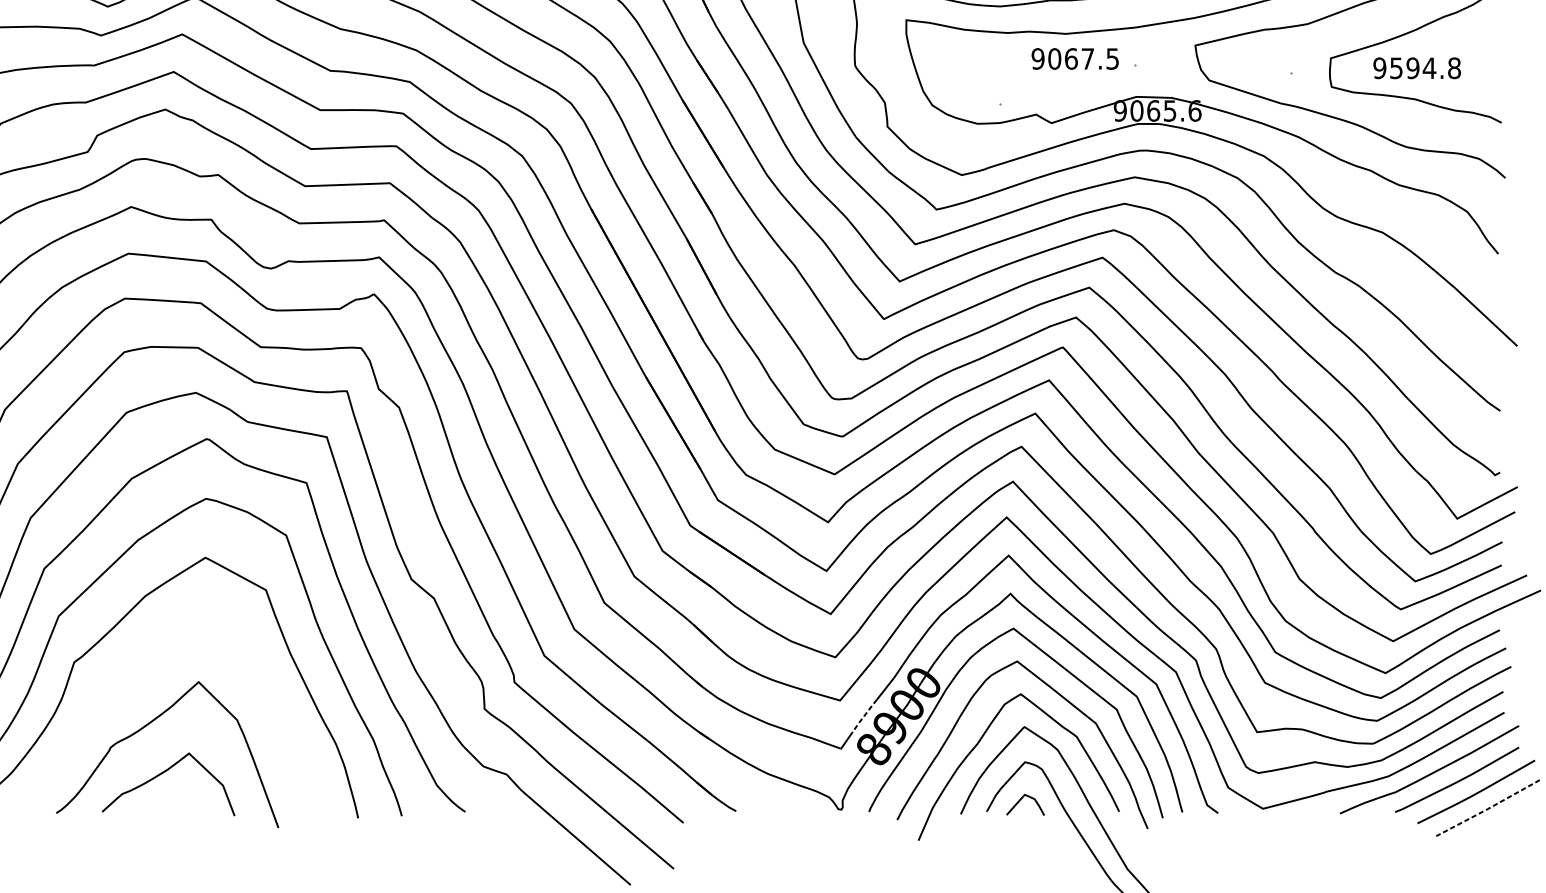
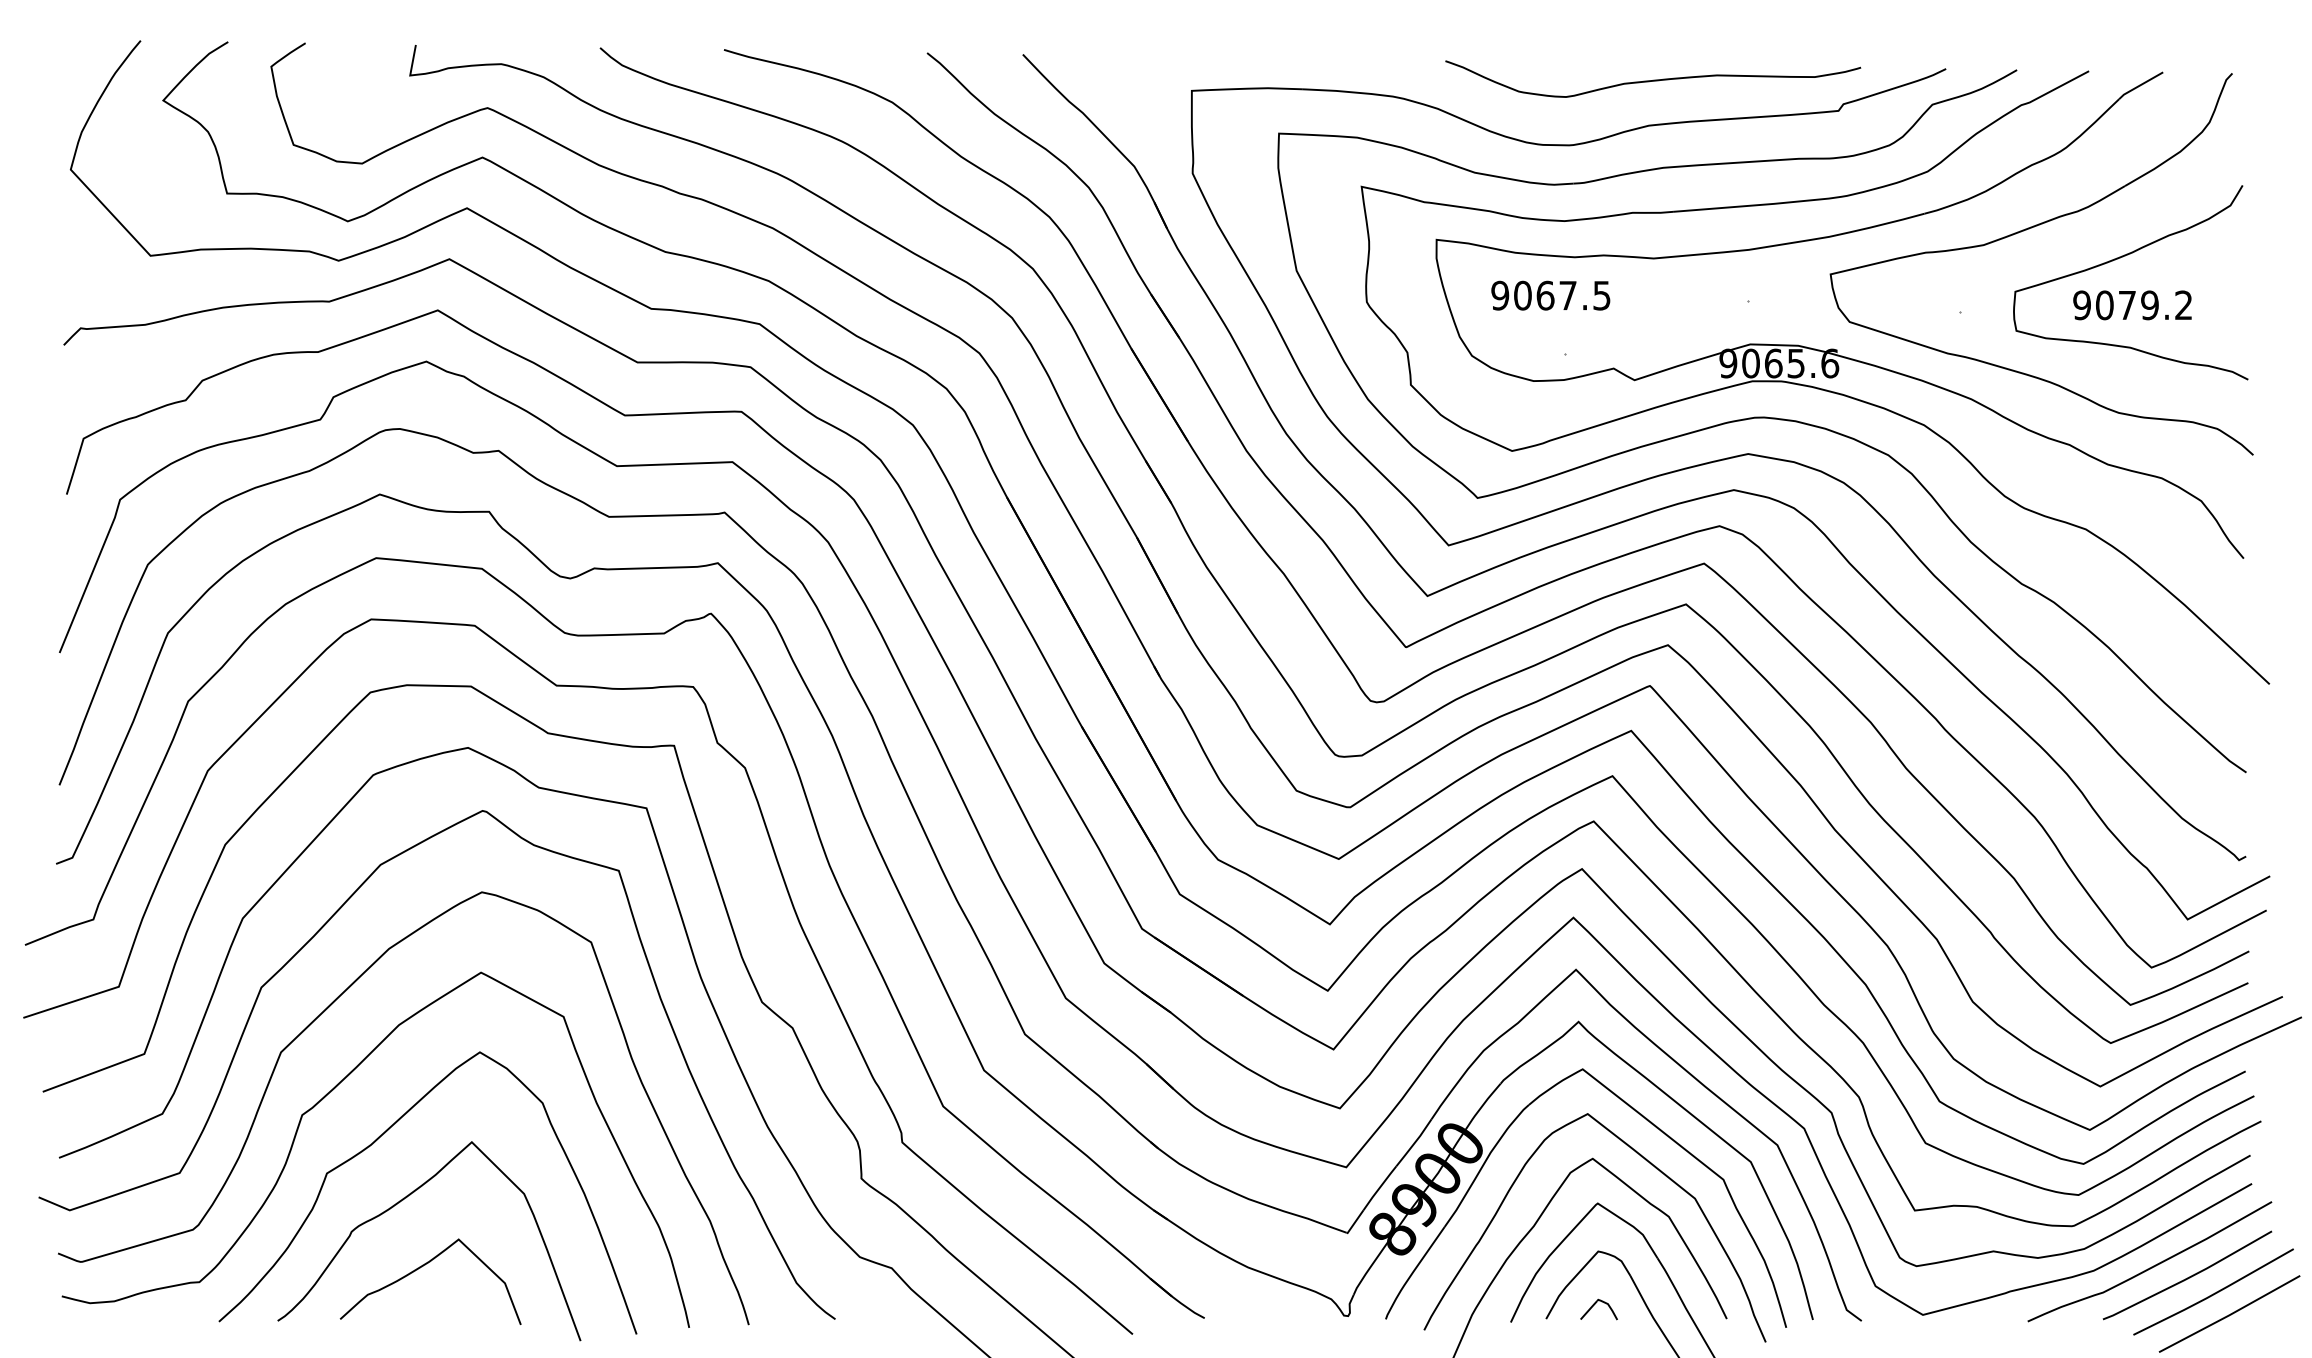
text: (1074, 58) -> (1550, 295), moved
text: (1425, 68) -> (2144, 305), 9594.8 -> 9079.2
curve: (128, 681) -> (376, 1141), added
line: (864, 715) -> (1379, 1187), dashed -> solid
part: (1025, 804) -> (1598, 1309), size x0.71
line: (1487, 809) -> (2229, 1315), dashed -> solid

